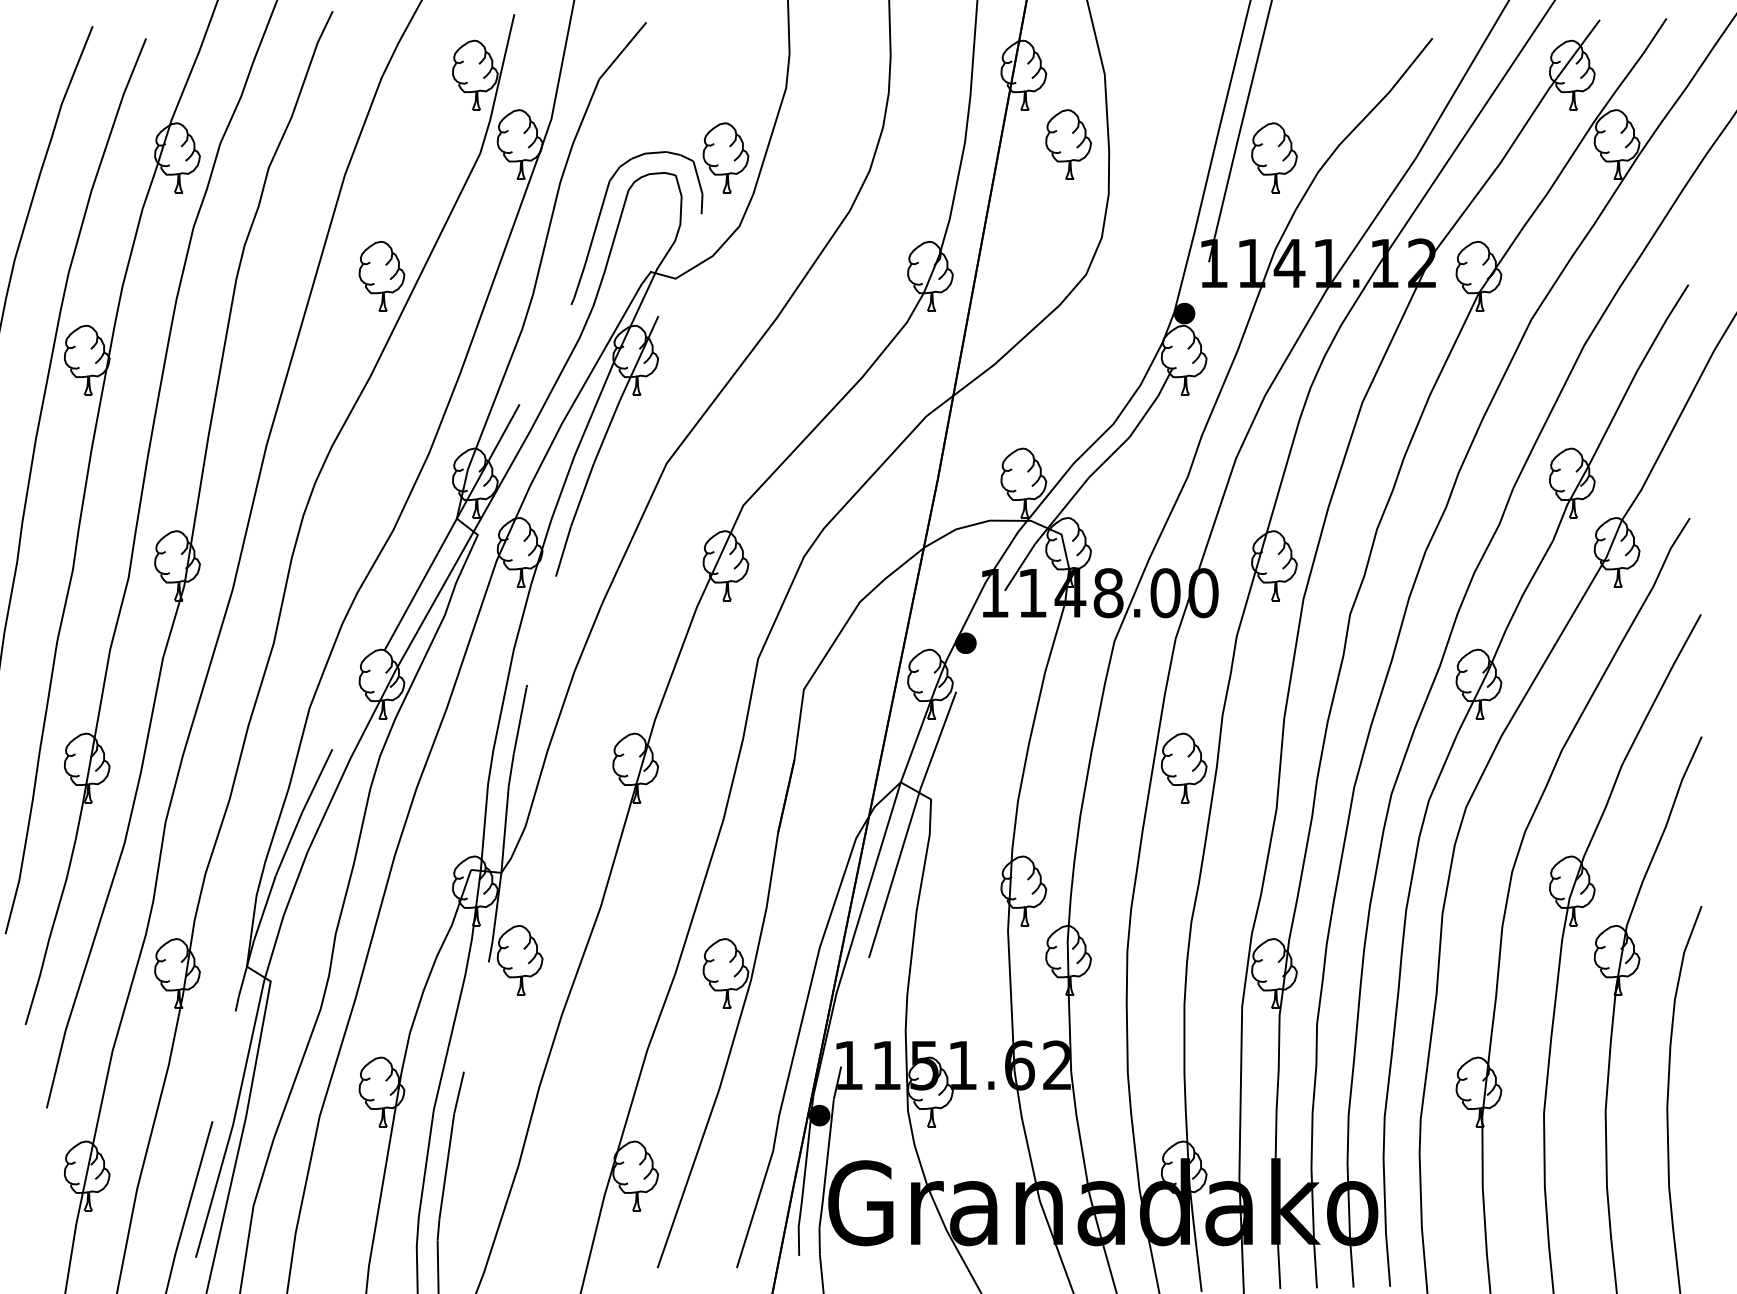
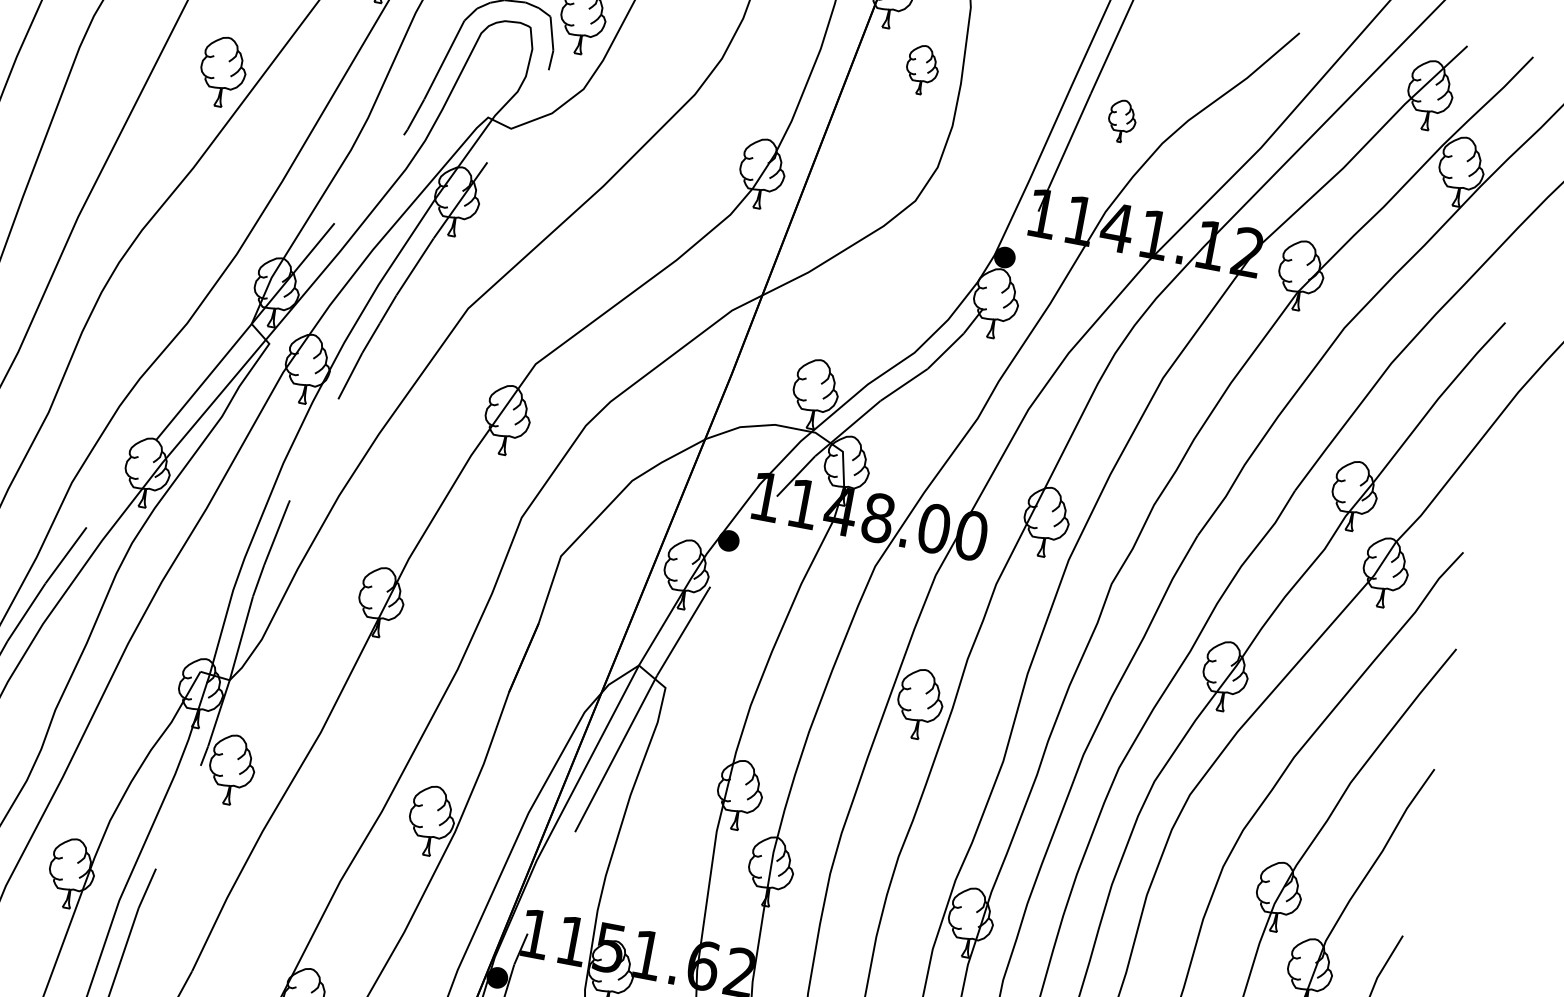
part: (1068, 144) -> (922, 69), size x0.7
part: (1274, 157) -> (1122, 120), size x0.6

